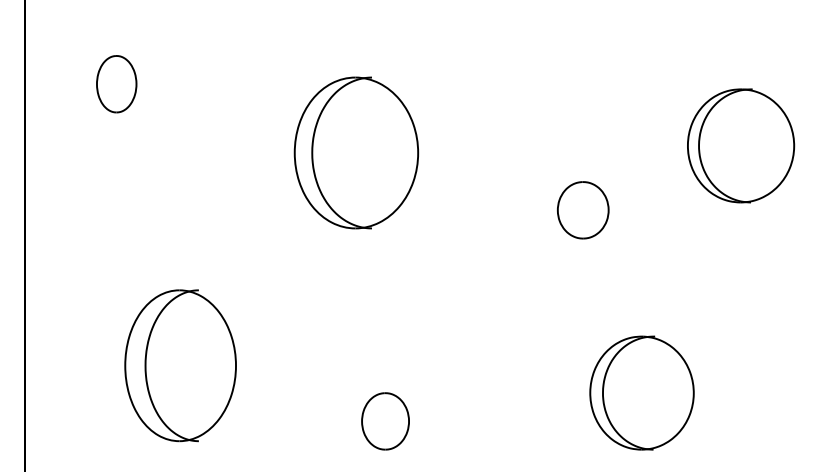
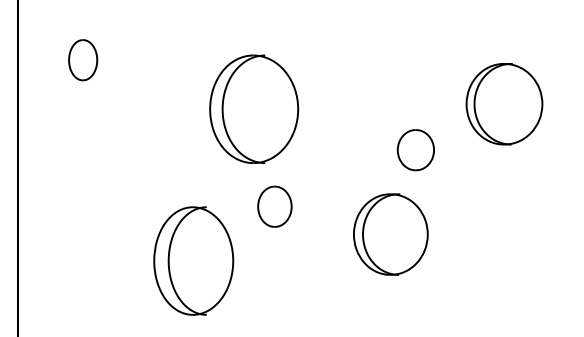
part: (741, 146) -> (504, 104), moved
part: (180, 364) -> (193, 260), moved
part: (641, 393) -> (390, 234), moved
part: (384, 421) -> (274, 206), moved

